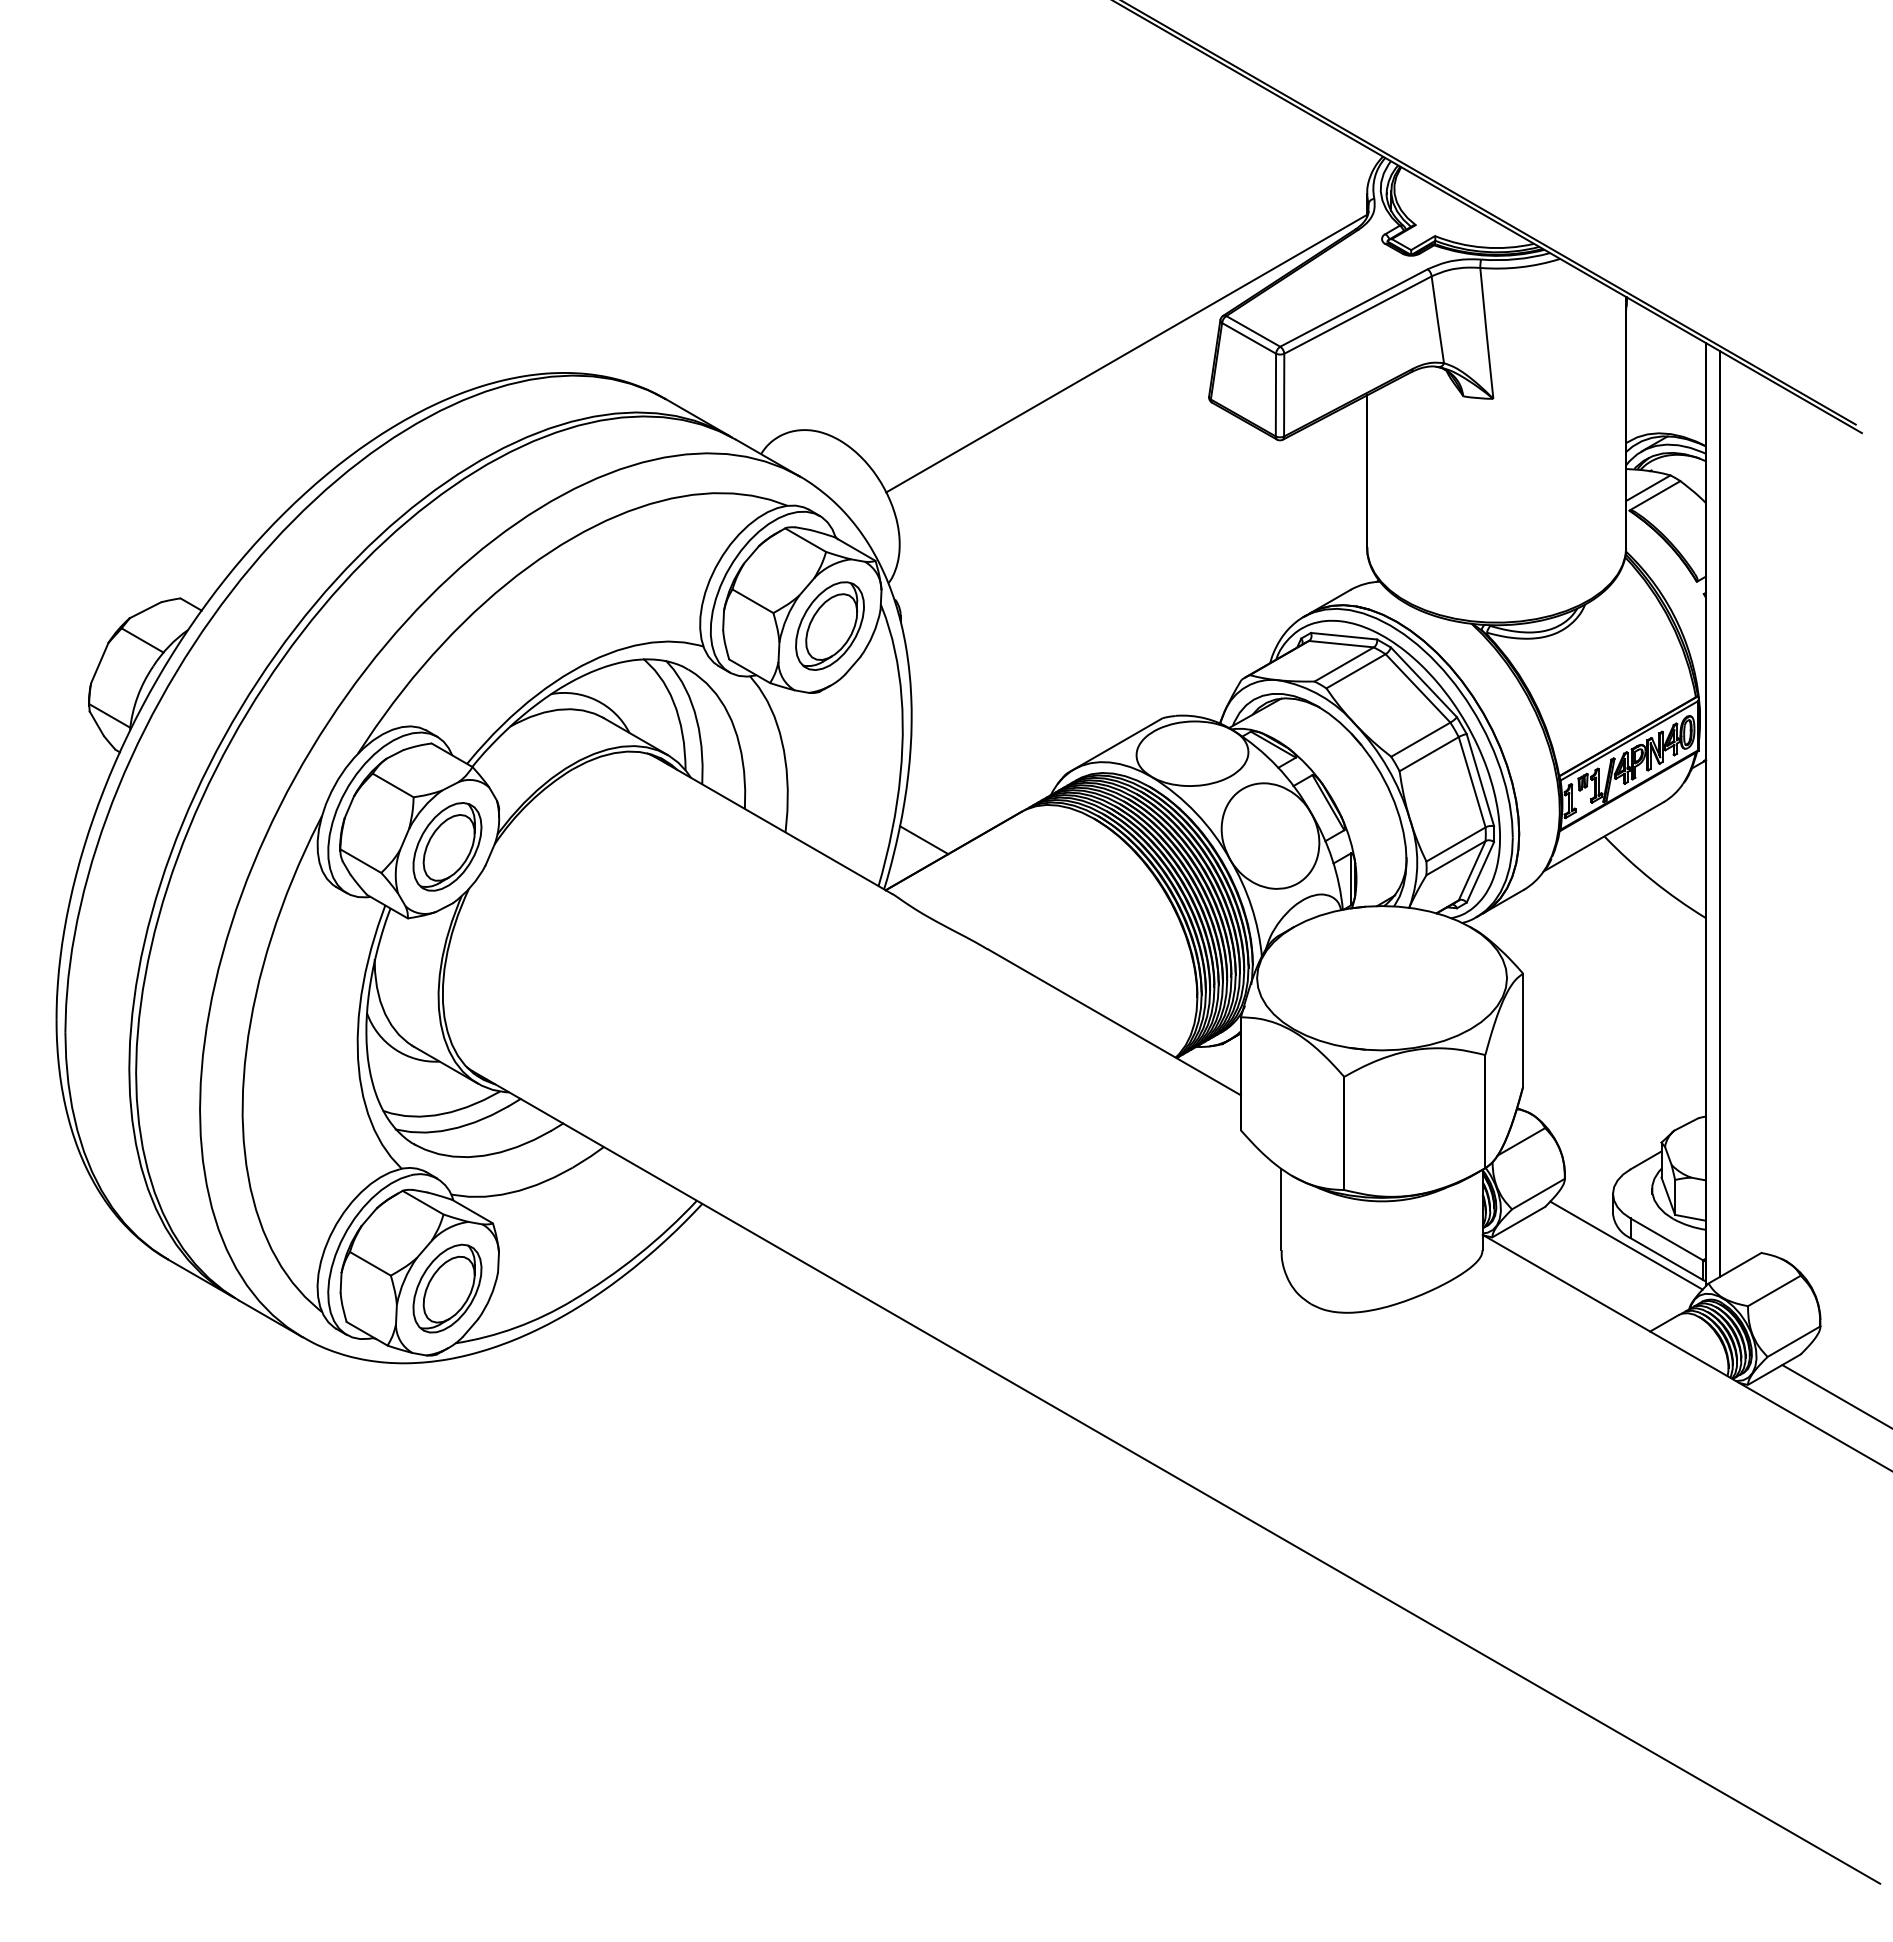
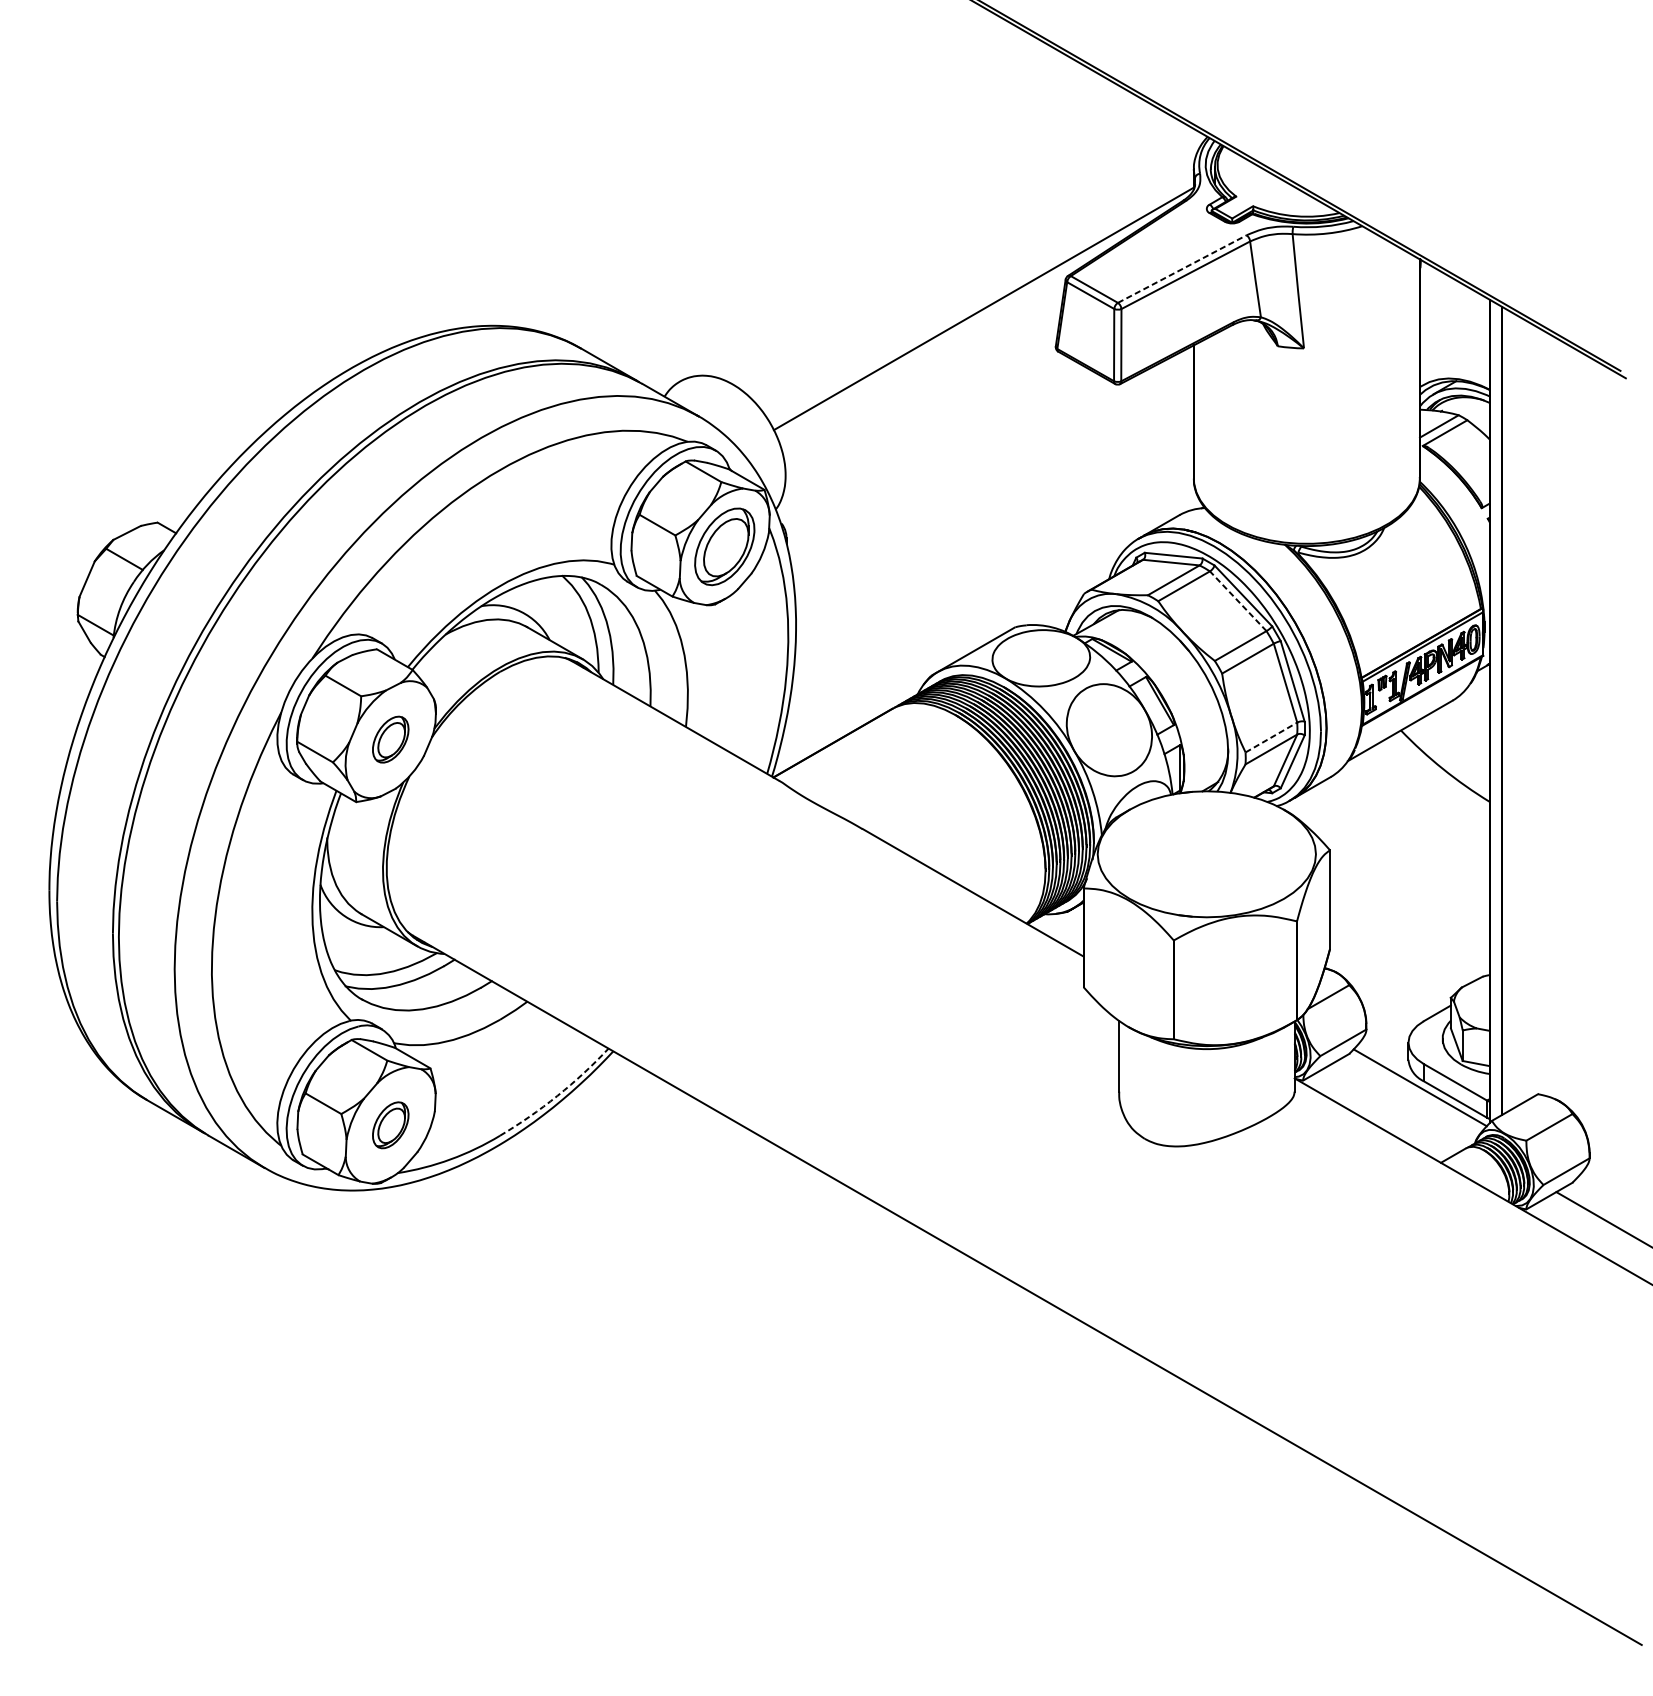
line: (1354, 307) -> (1182, 268), solid -> dashed
line: (1417, 688) -> (1237, 601), solid -> dashed
line: (924, 840) -> (807, 734), removed
line: (1456, 844) -> (1271, 737), solid -> dashed
part: (447, 846) -> (390, 739), size x0.6
arc: (638, 1254) -> (557, 1095), solid -> dashed
part: (447, 1288) -> (390, 1125), size x0.6

